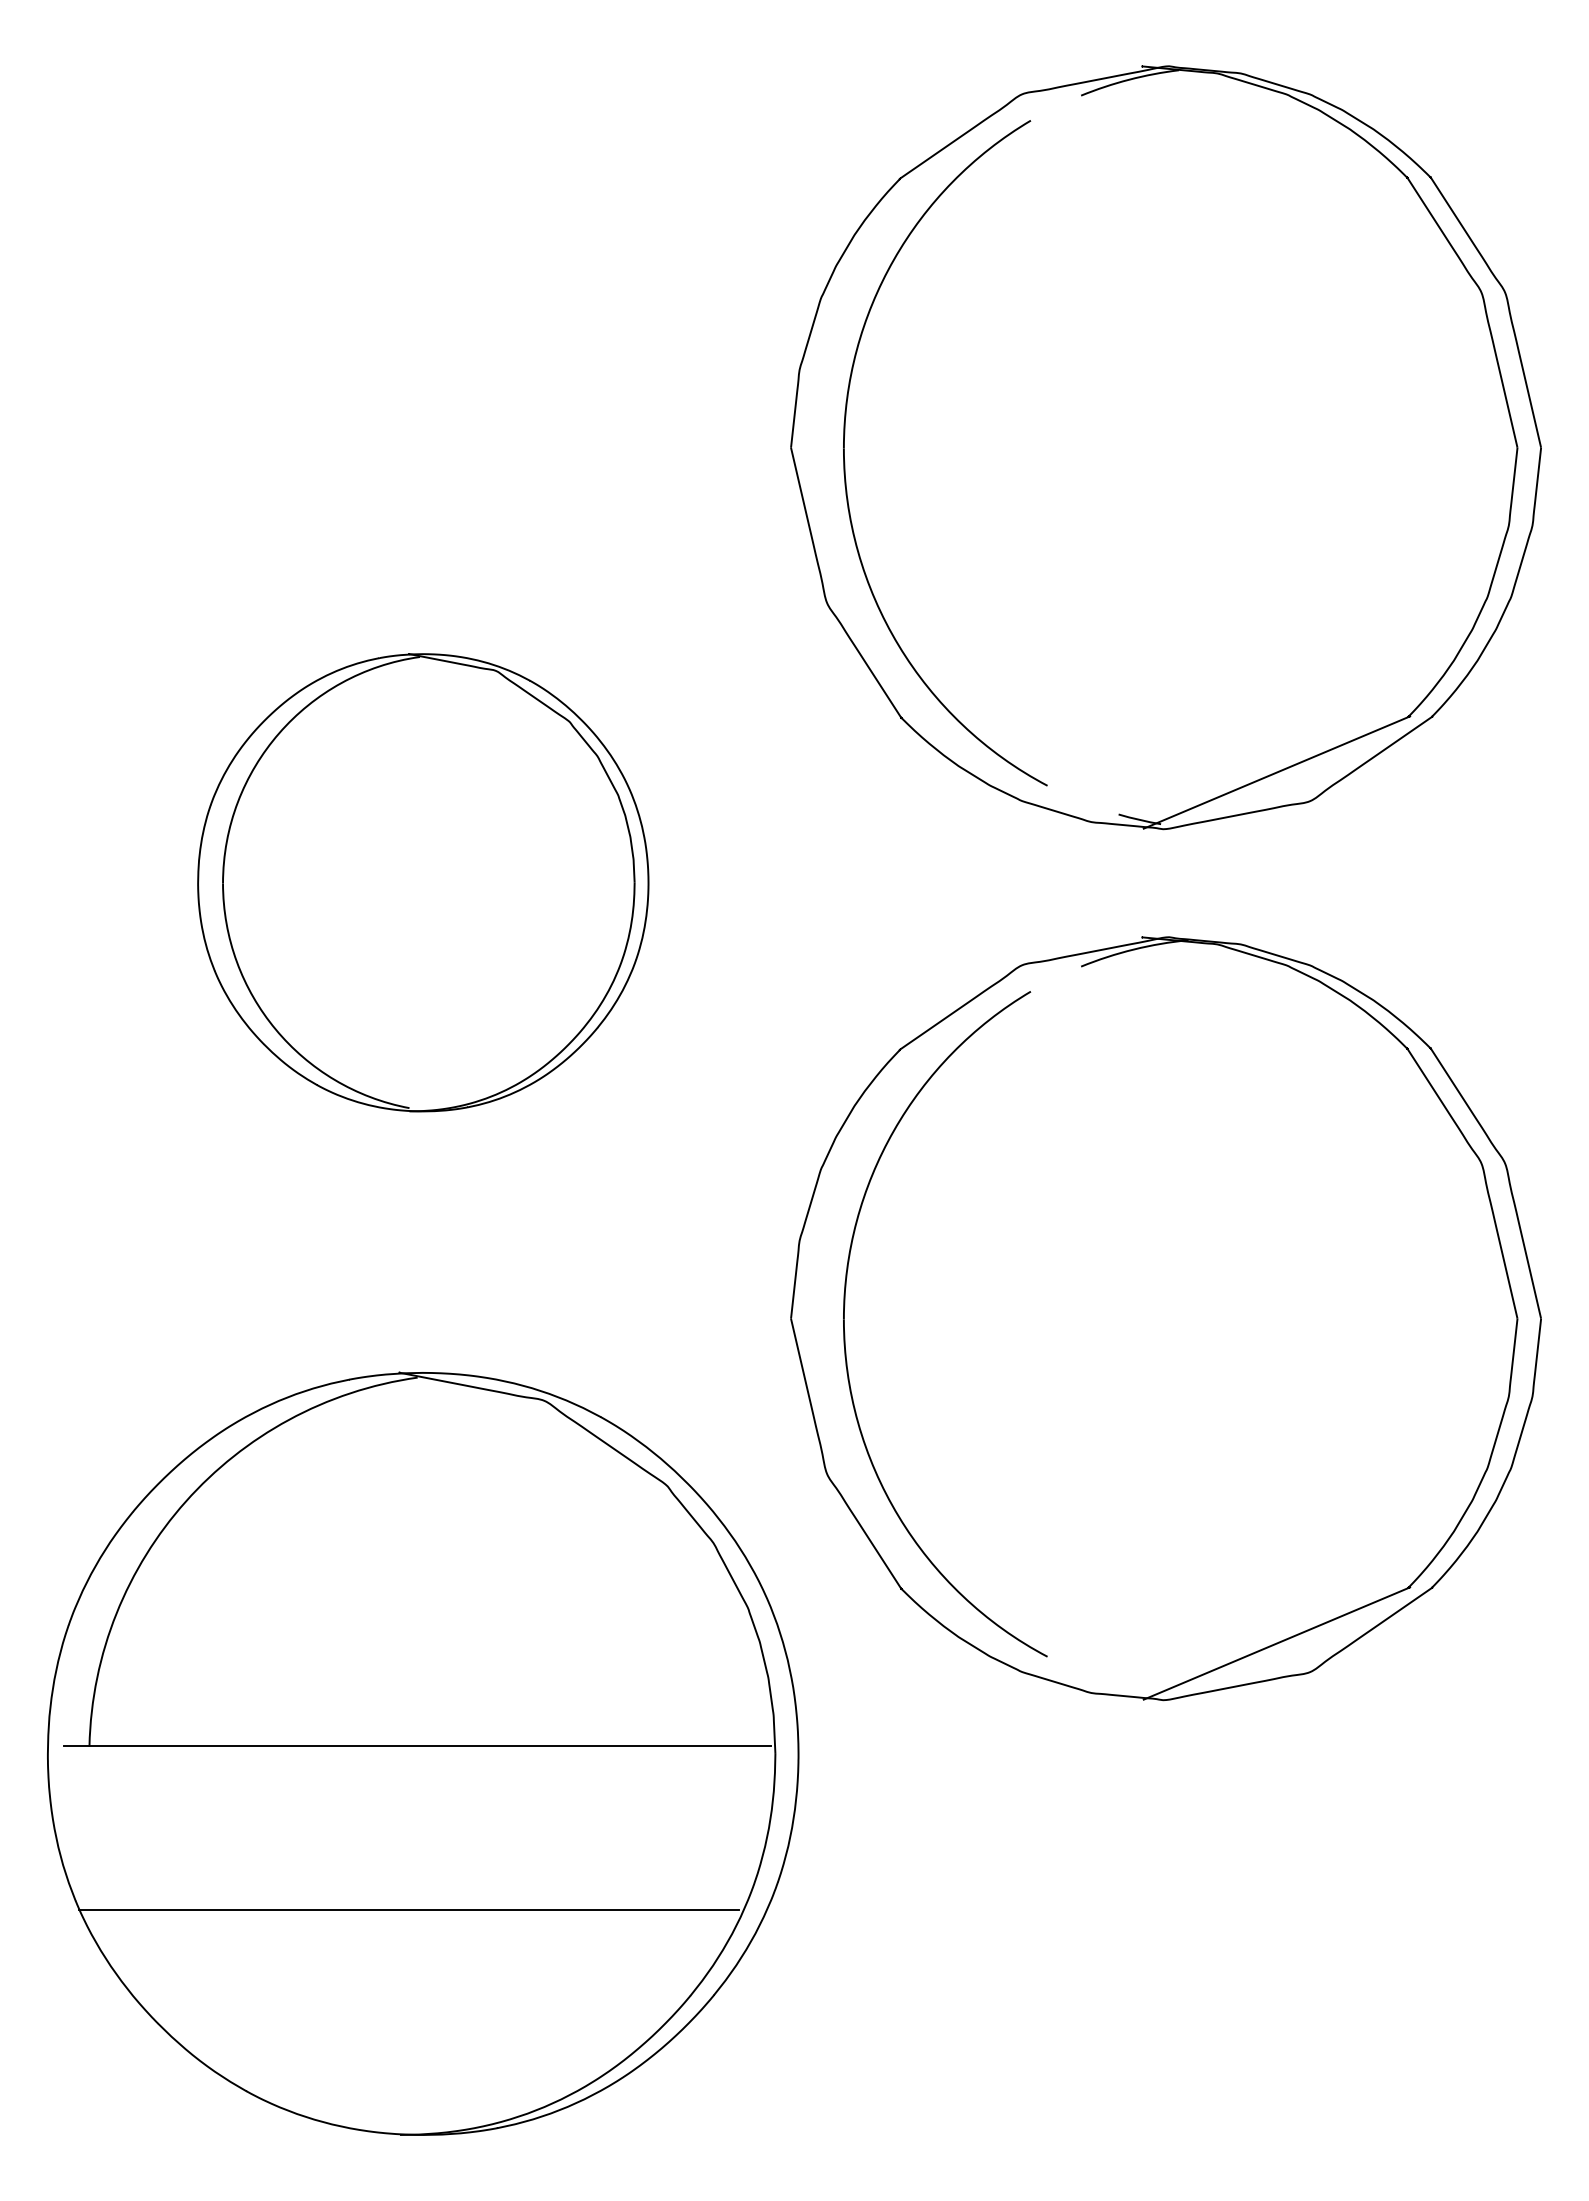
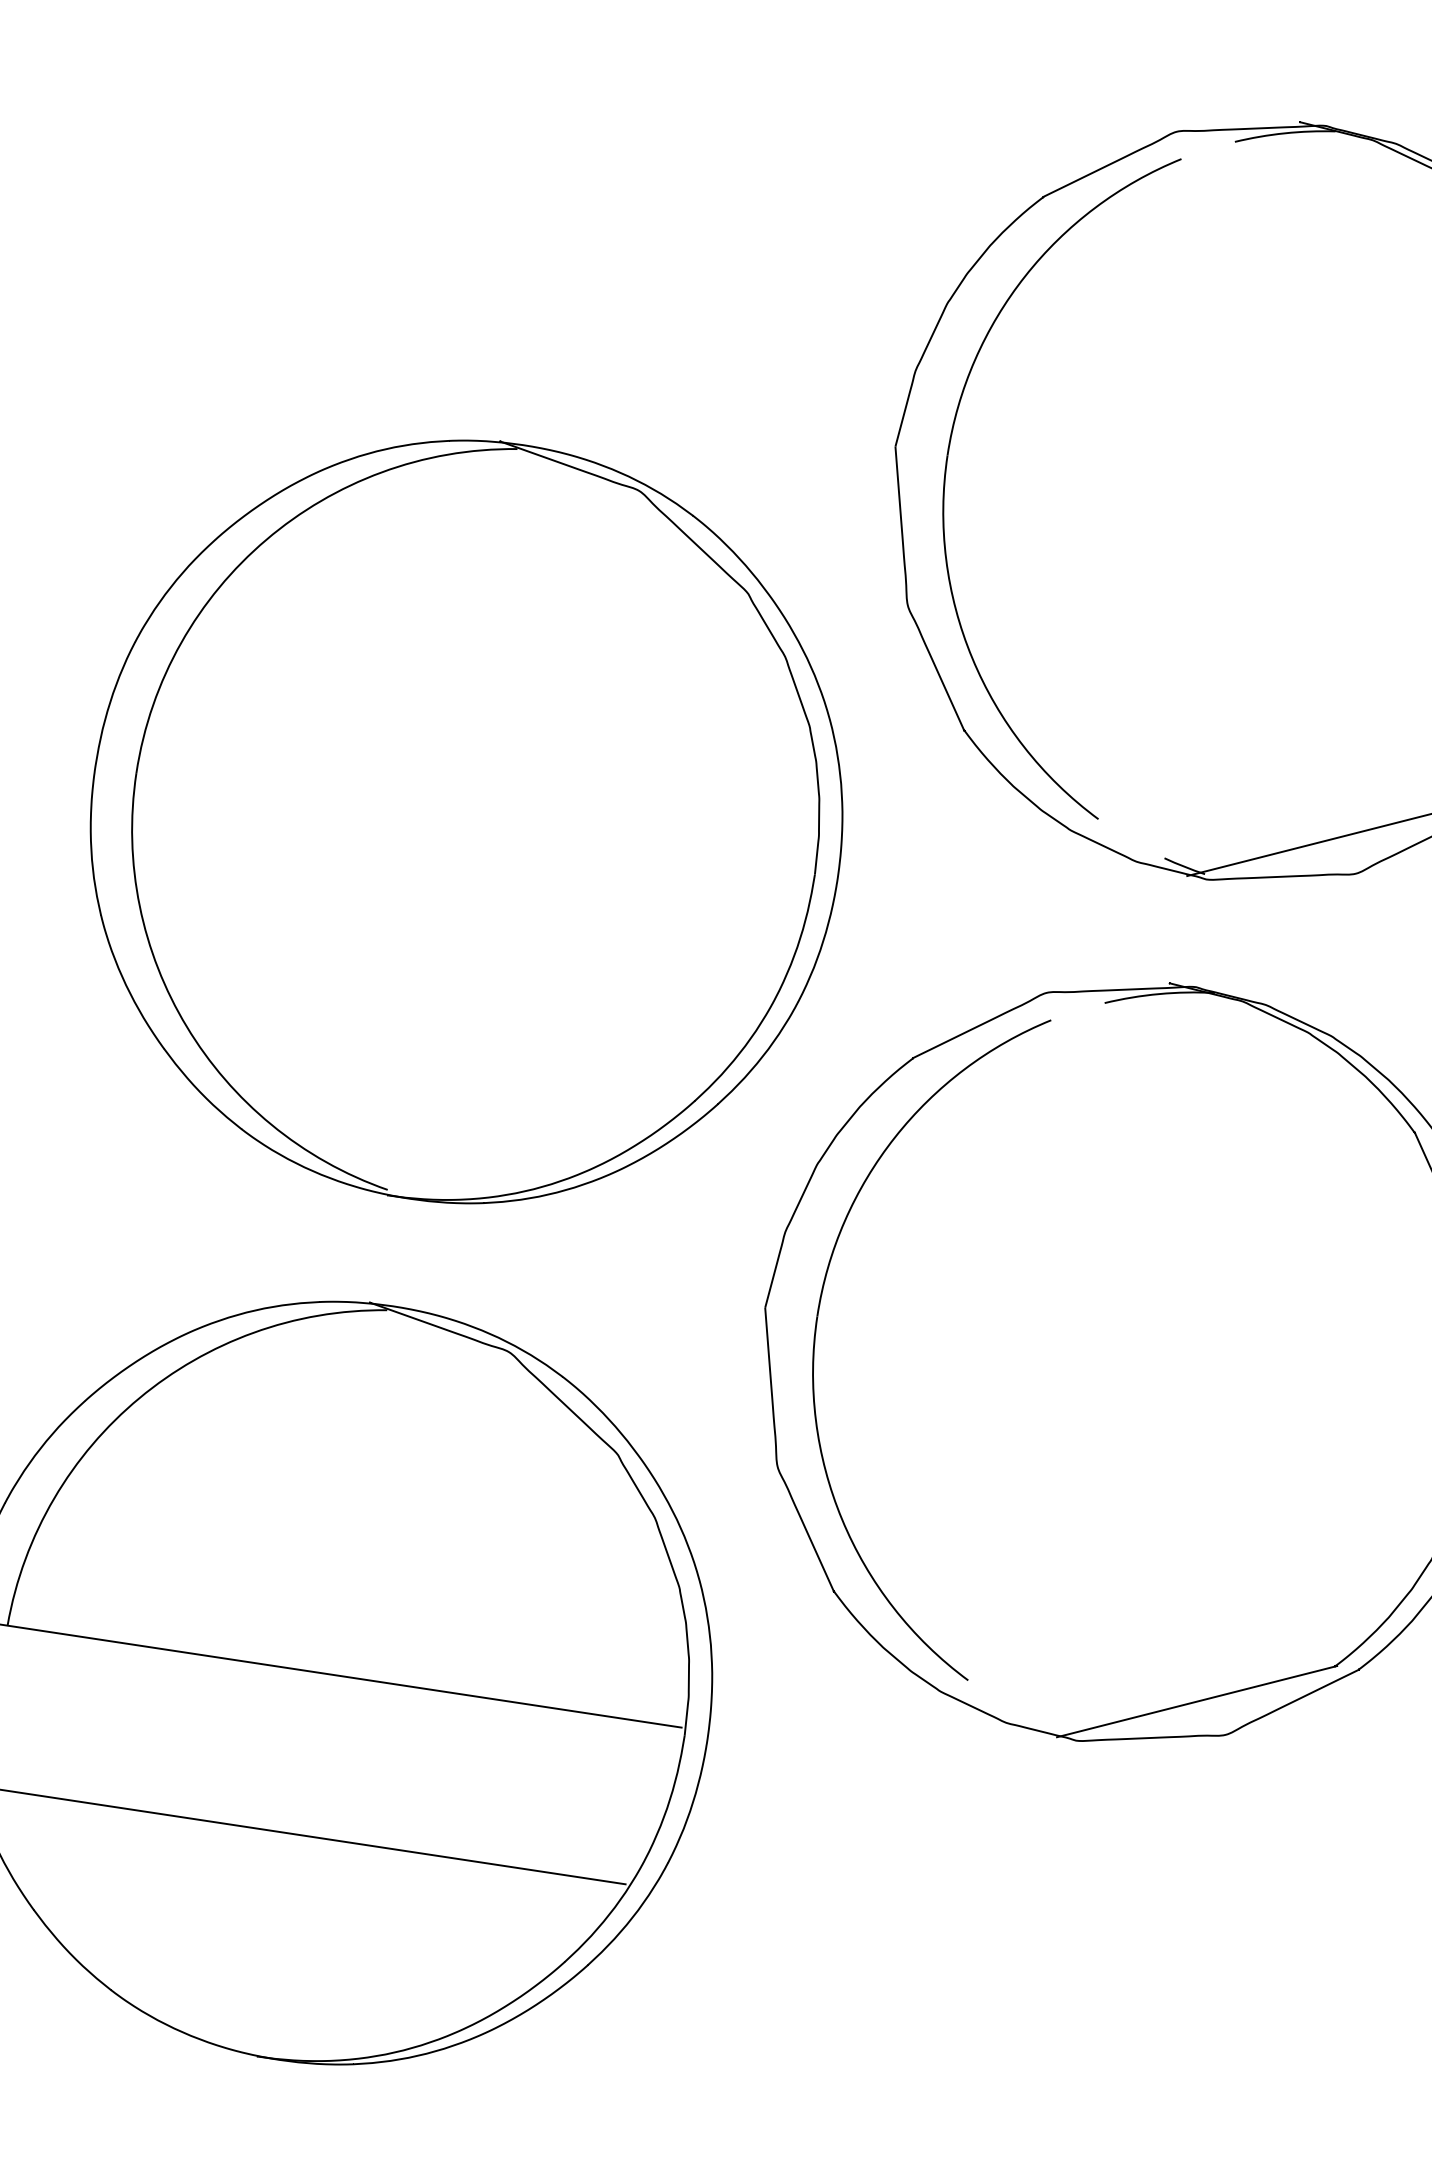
part: (423, 882) -> (467, 821), size x1.67

